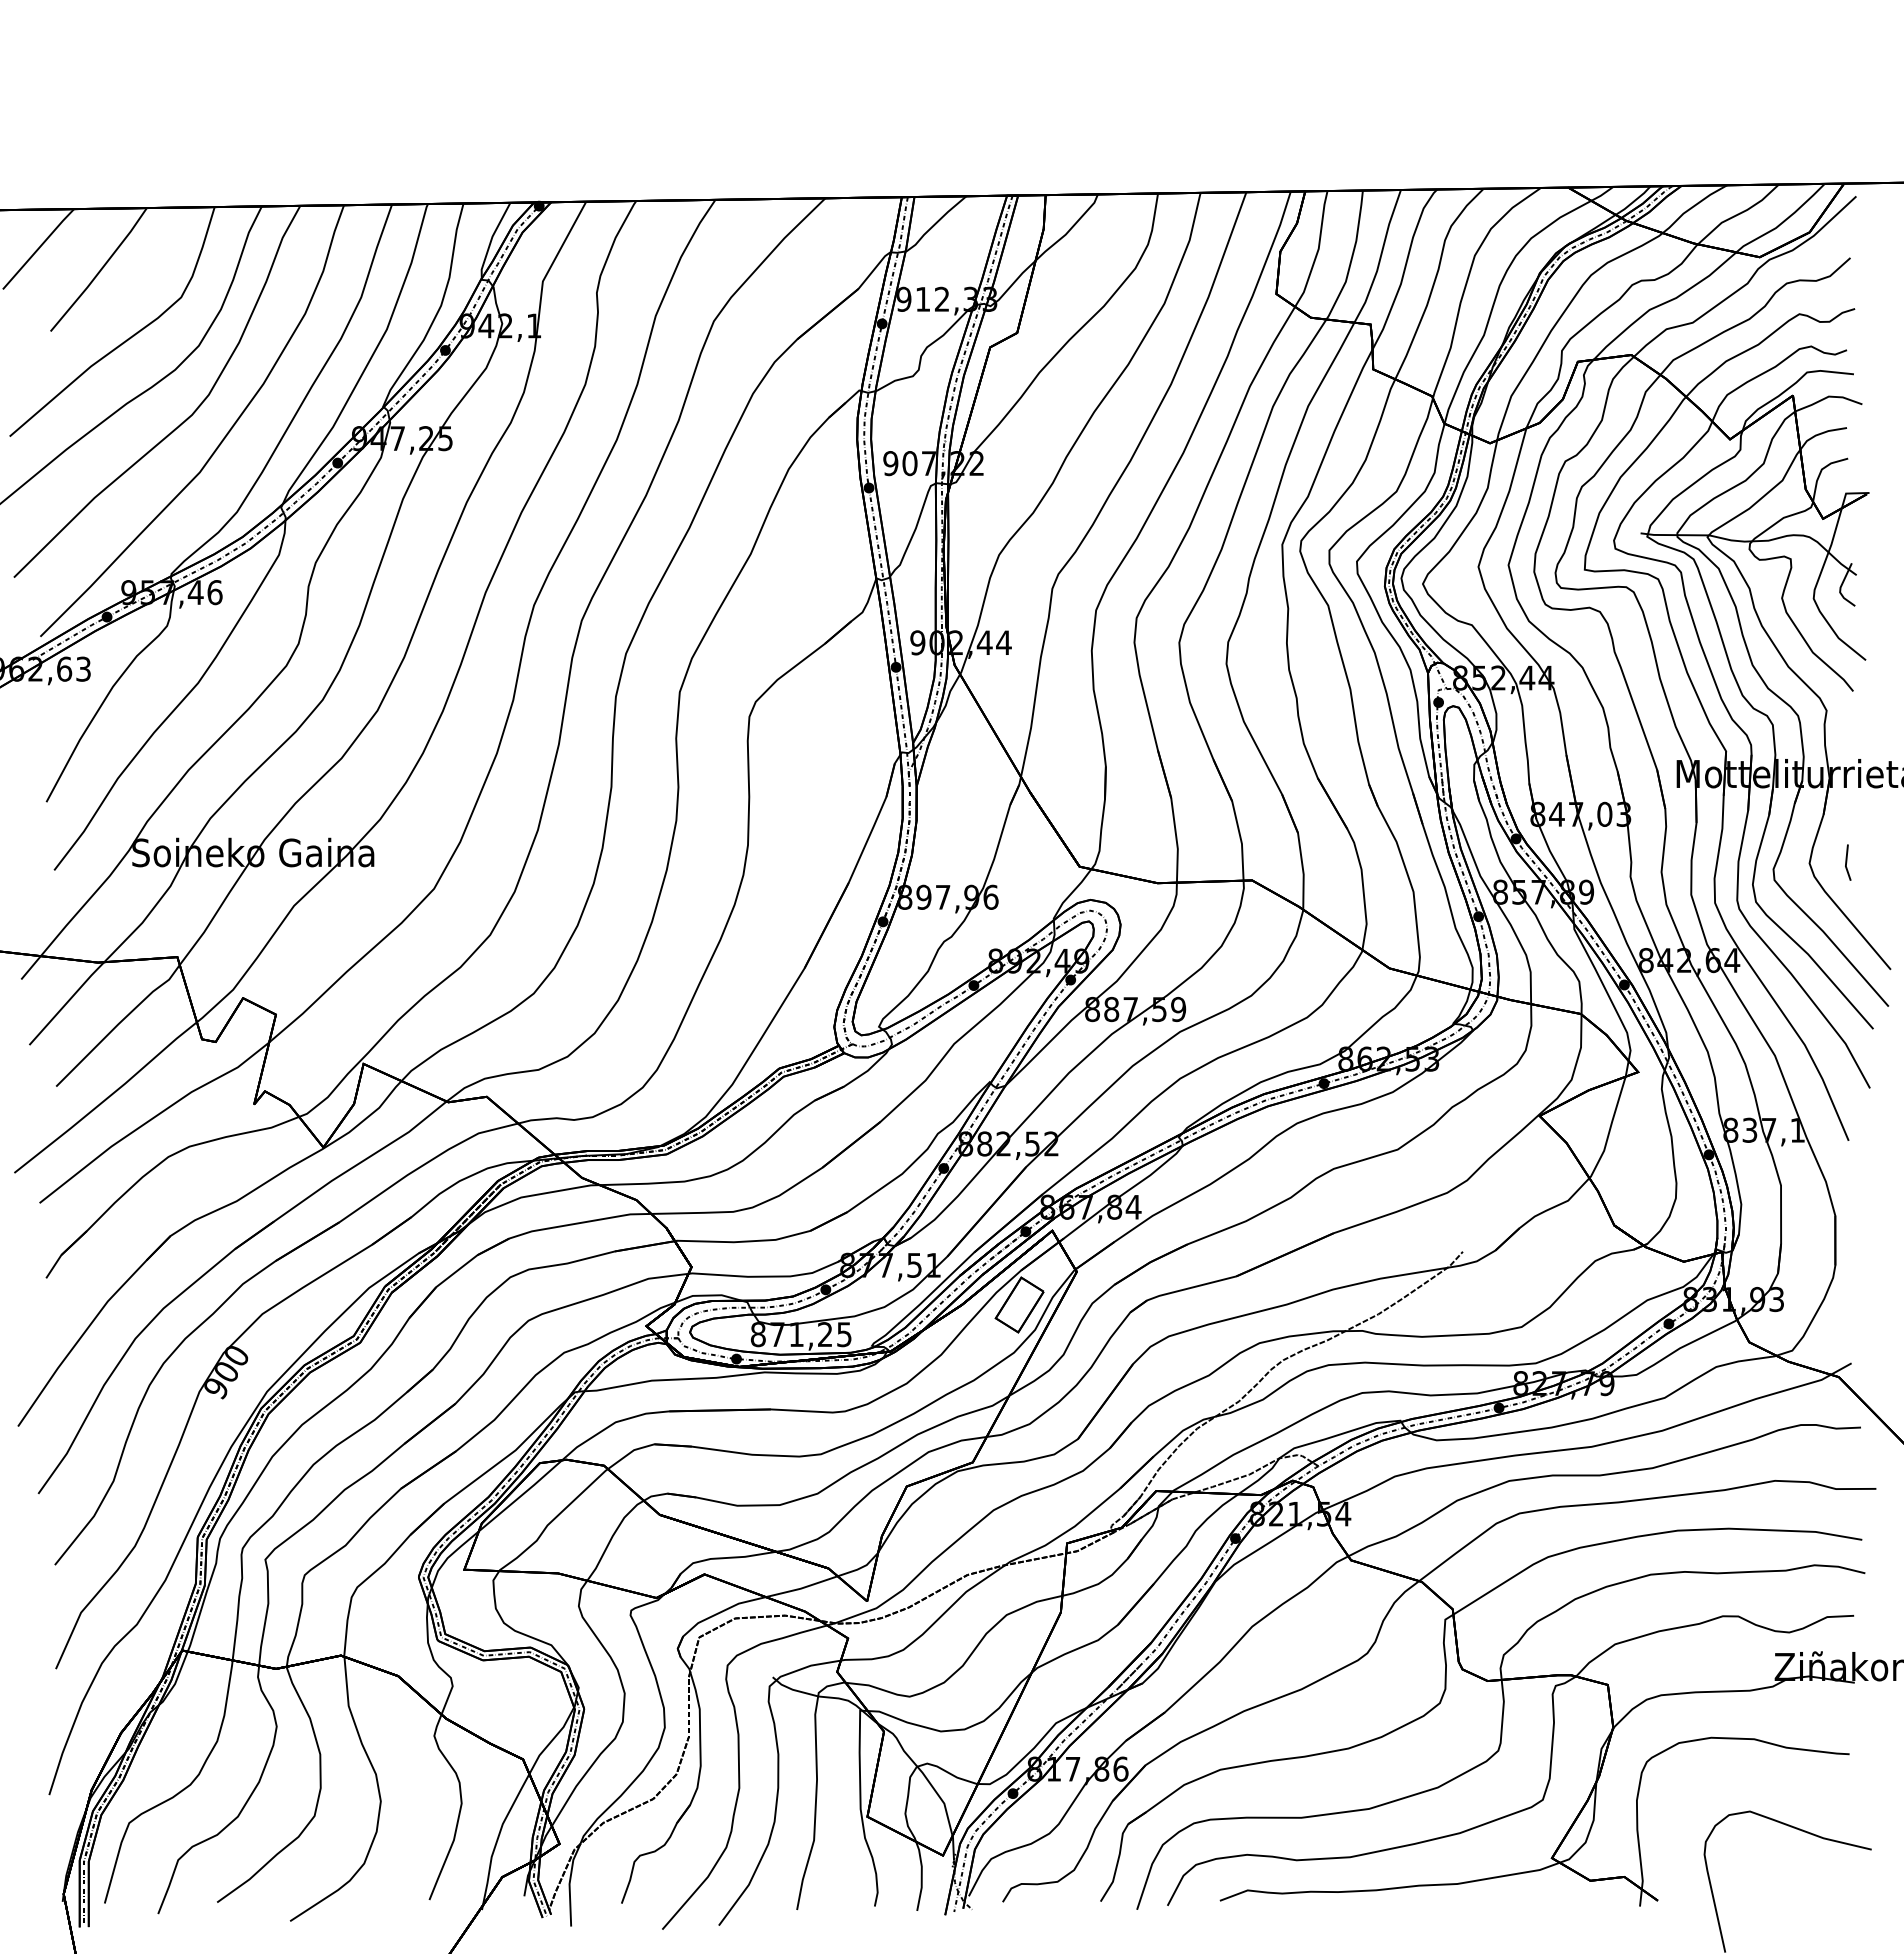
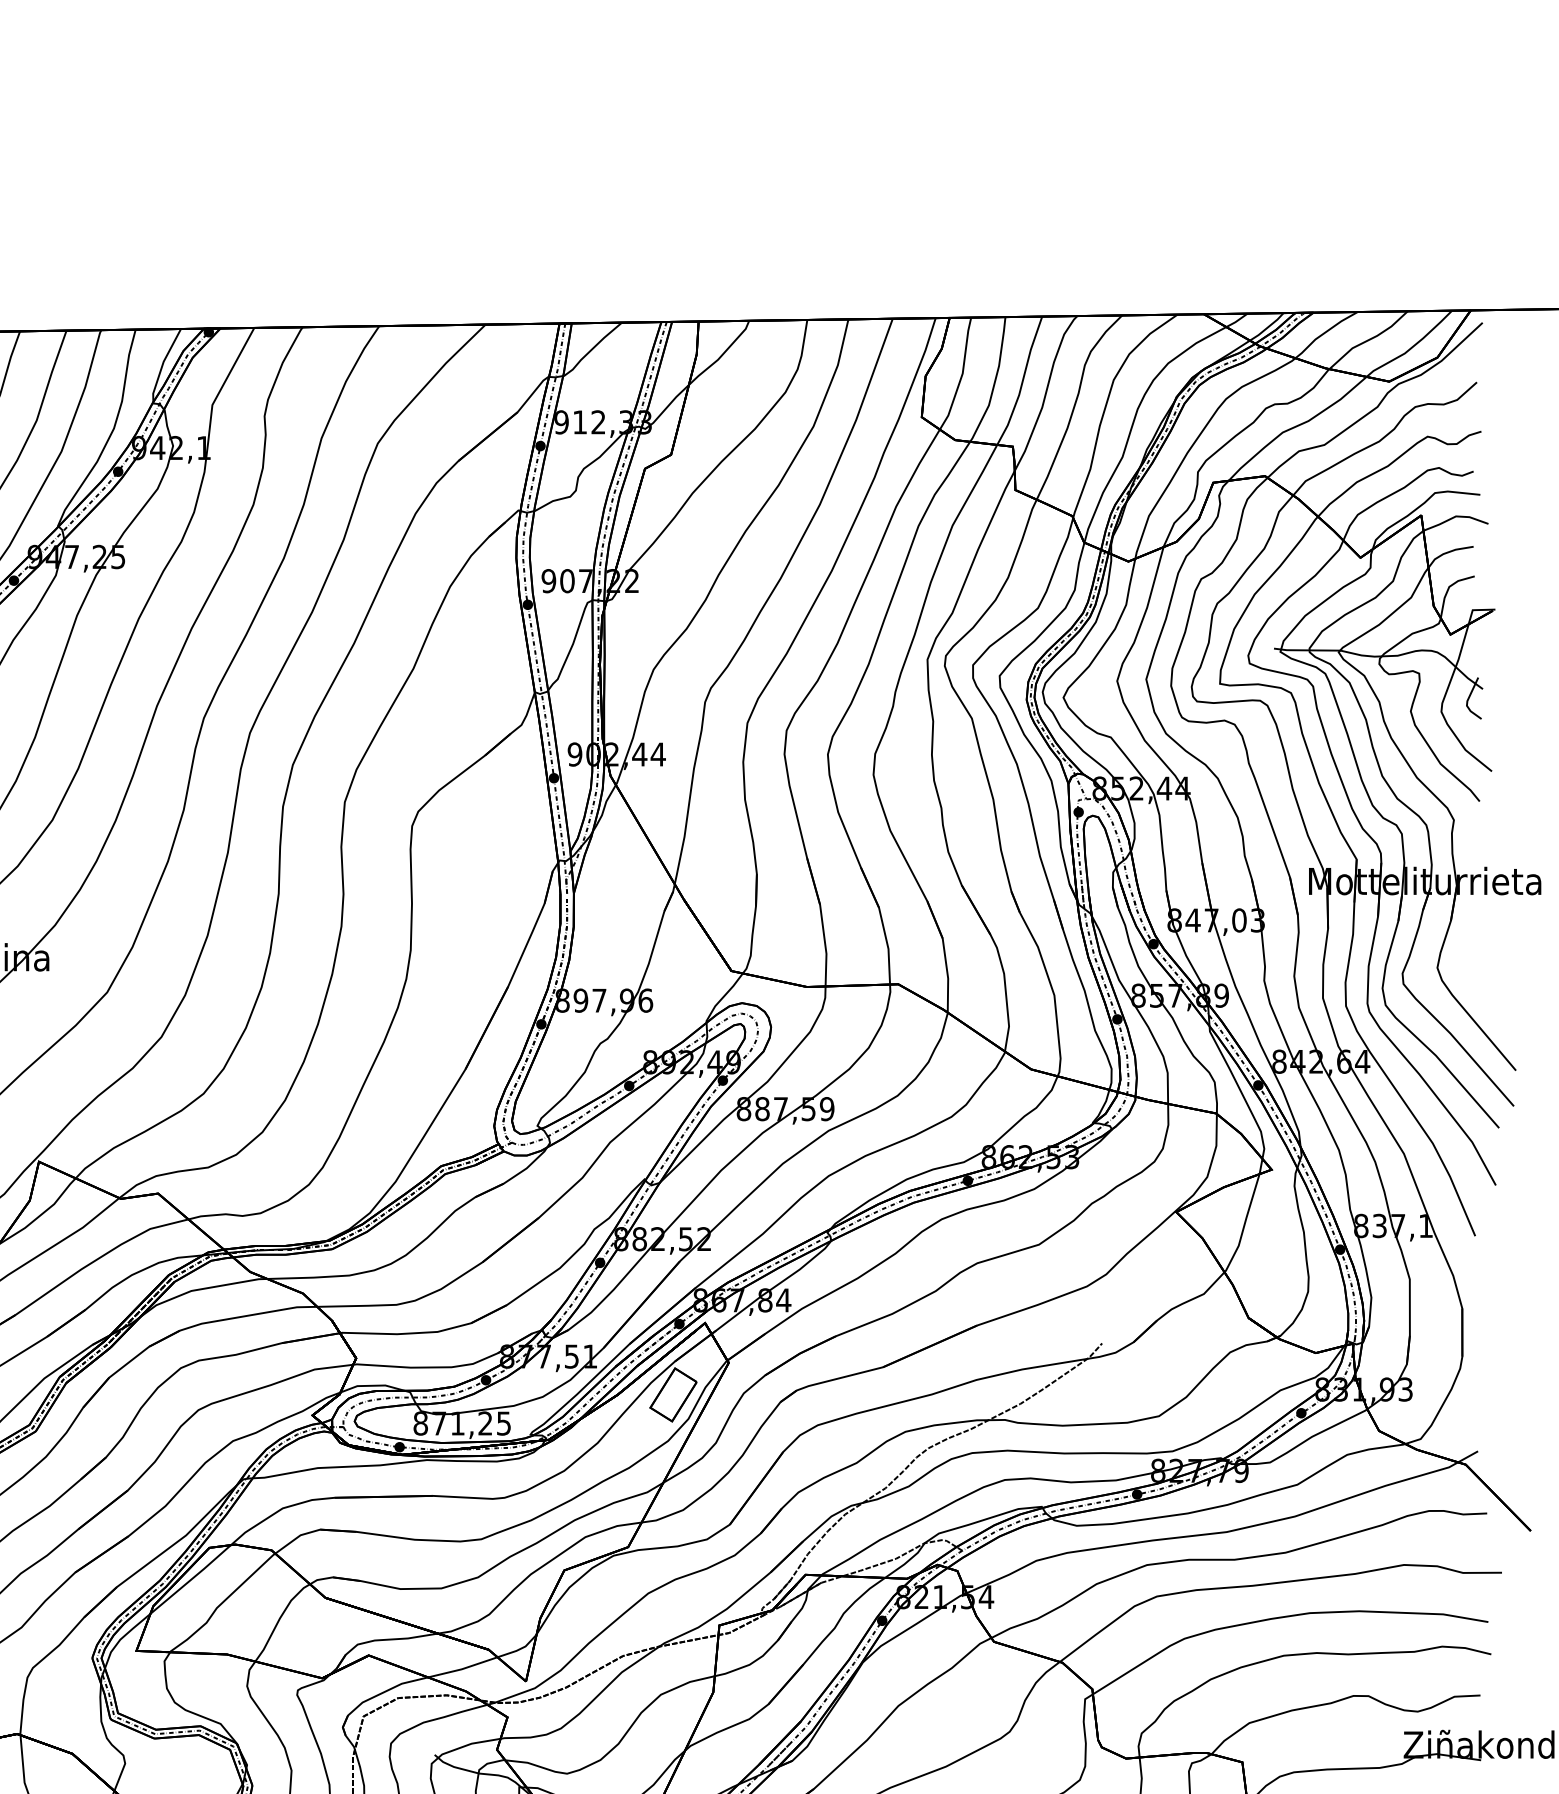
line: (1847, 862) -> (1474, 966), removed

